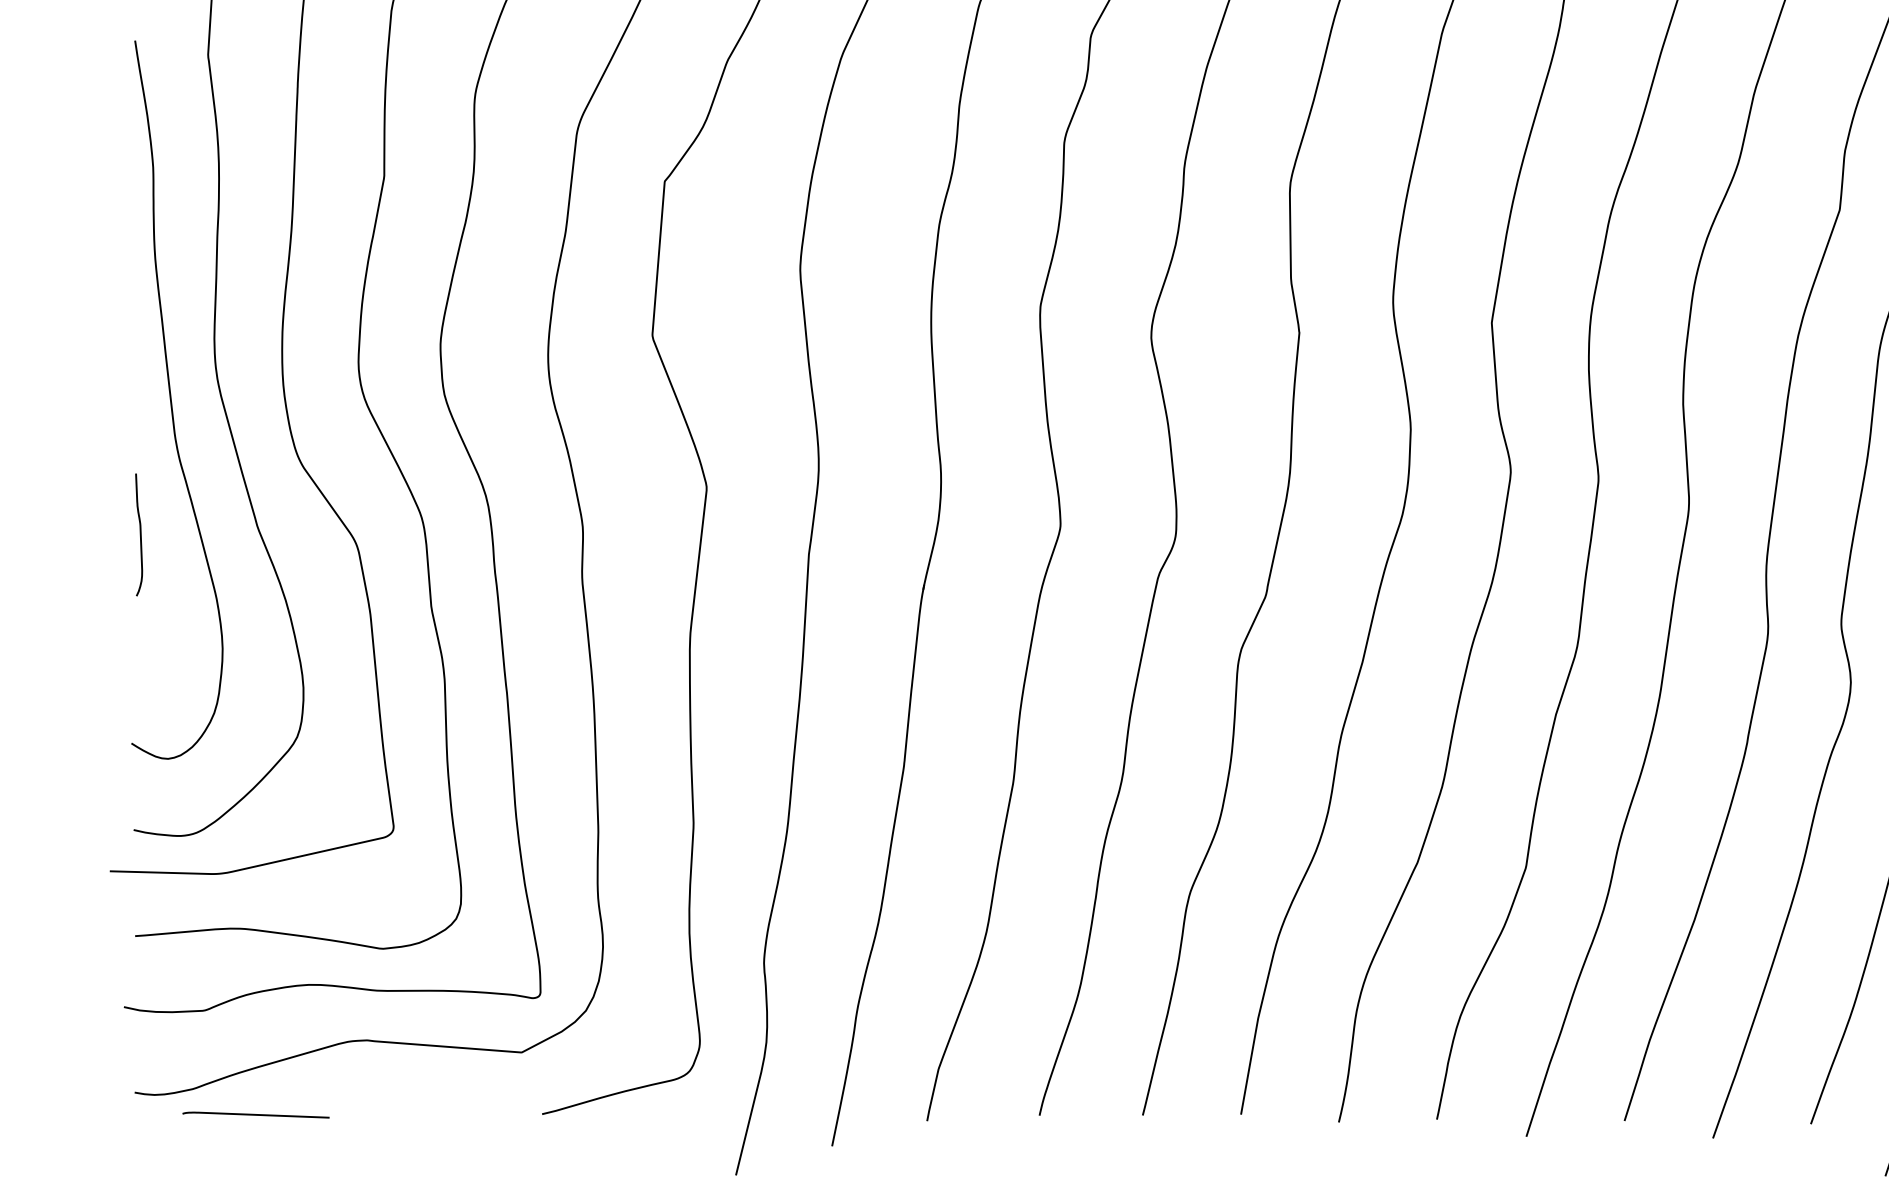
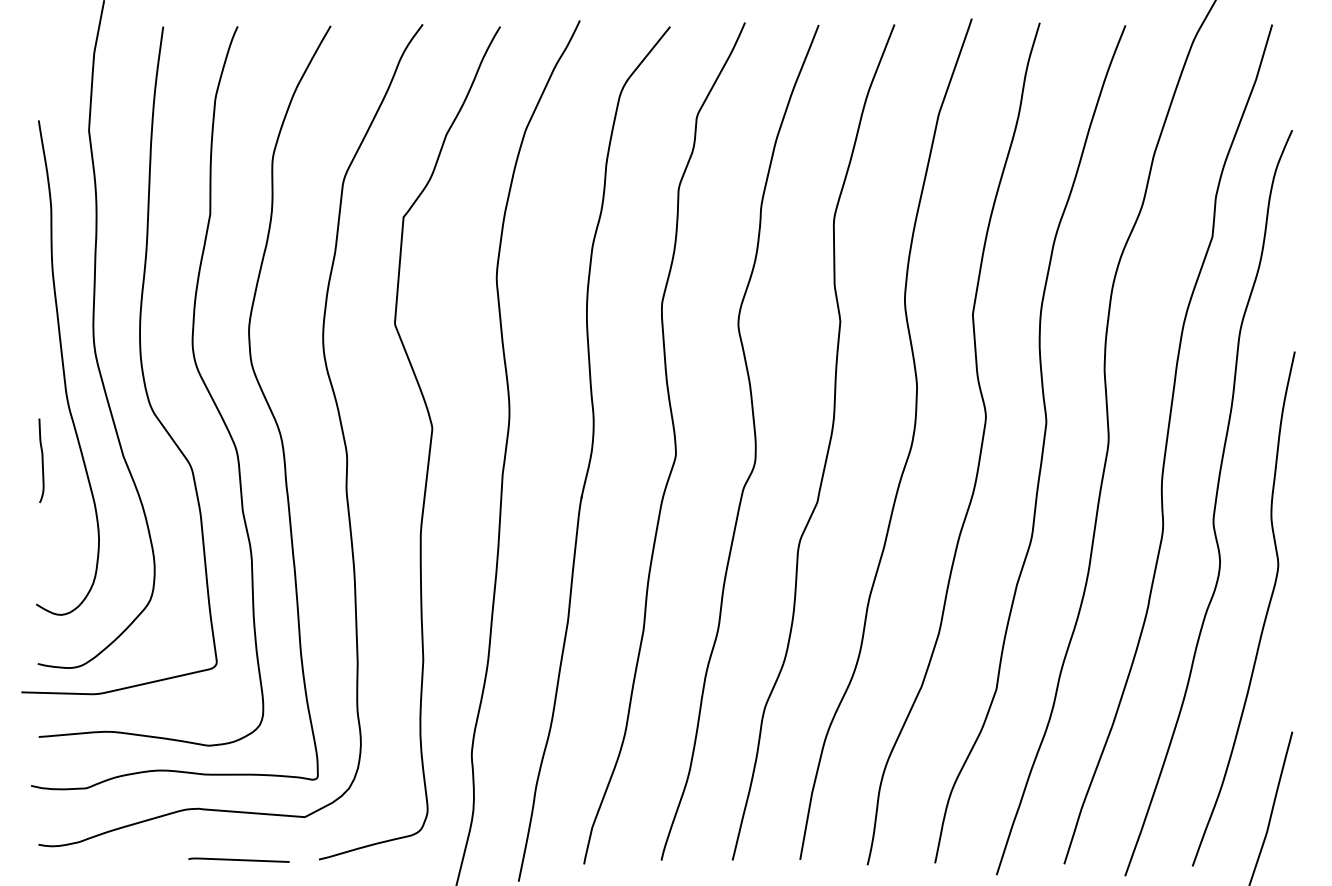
line: (255, 1114) -> (238, 859), moved

